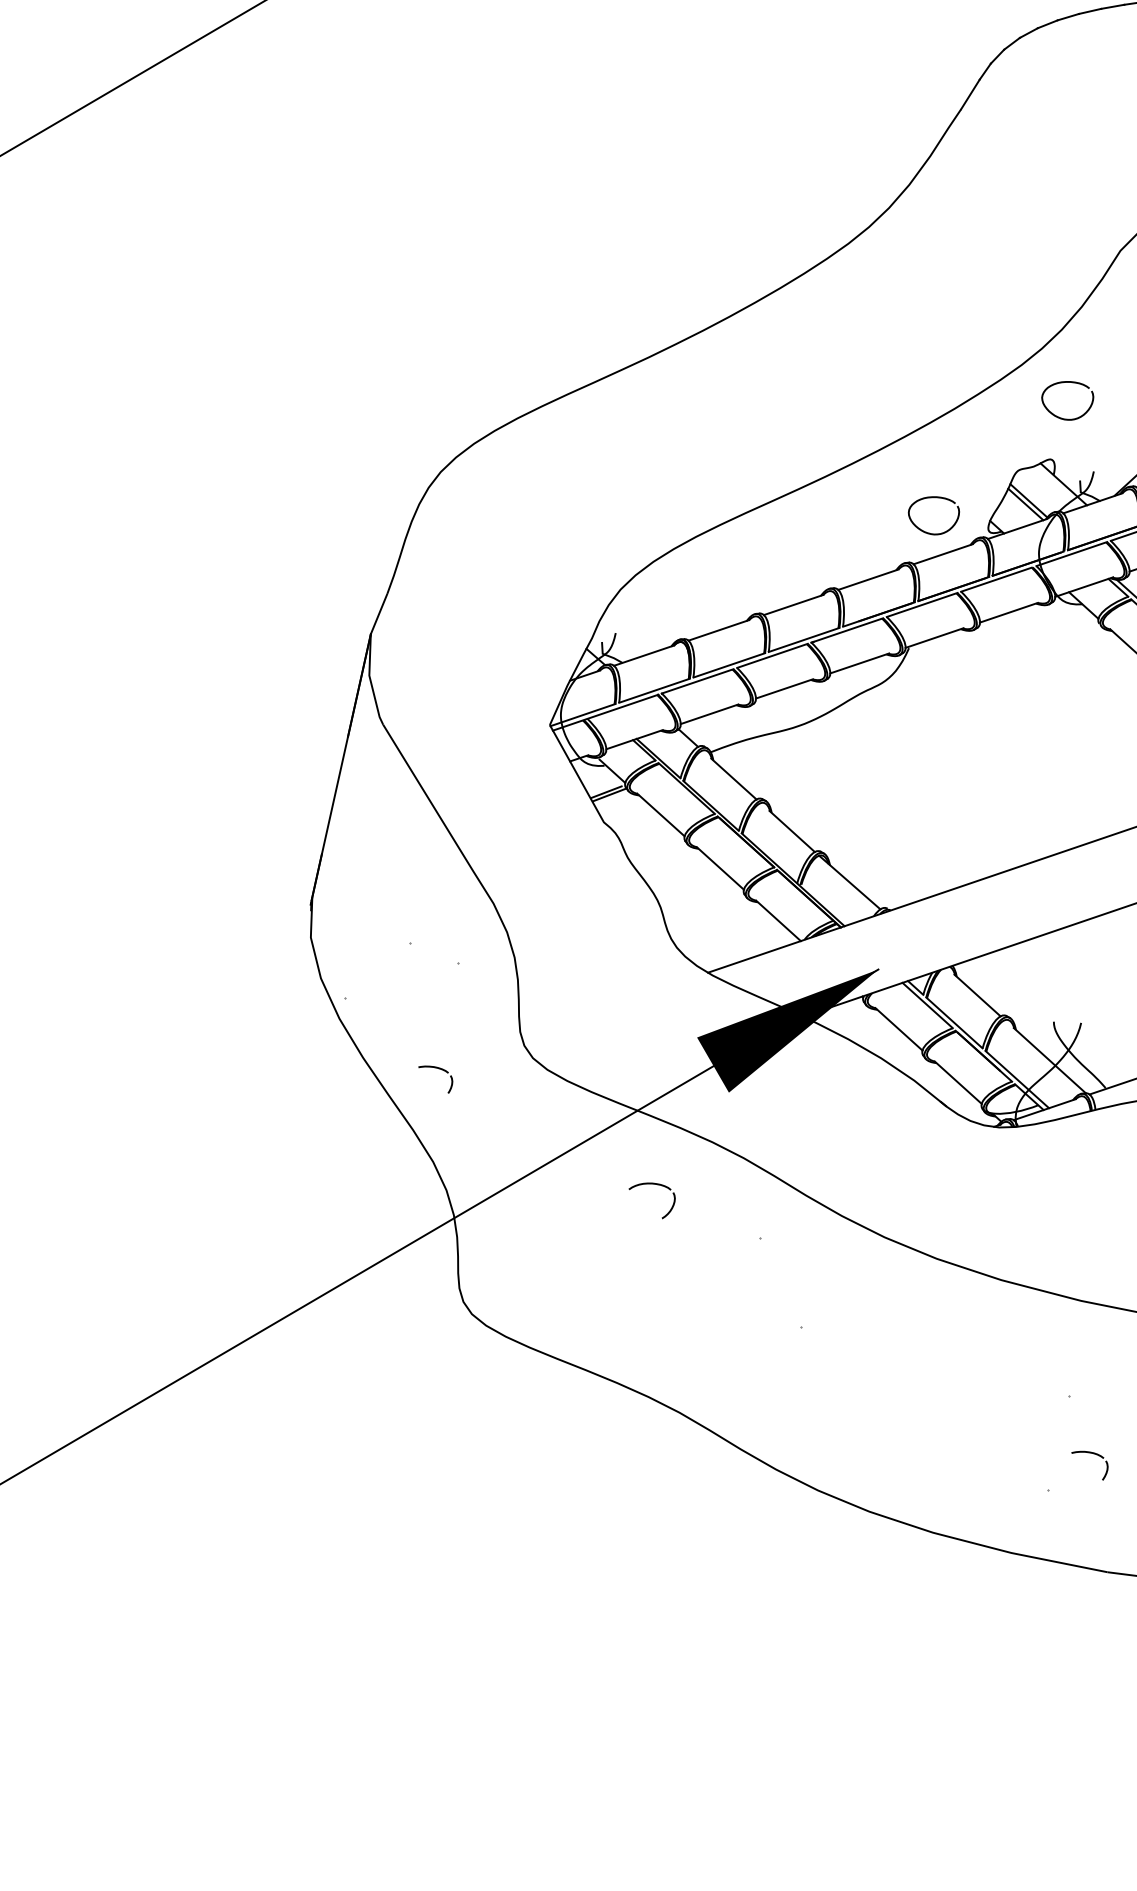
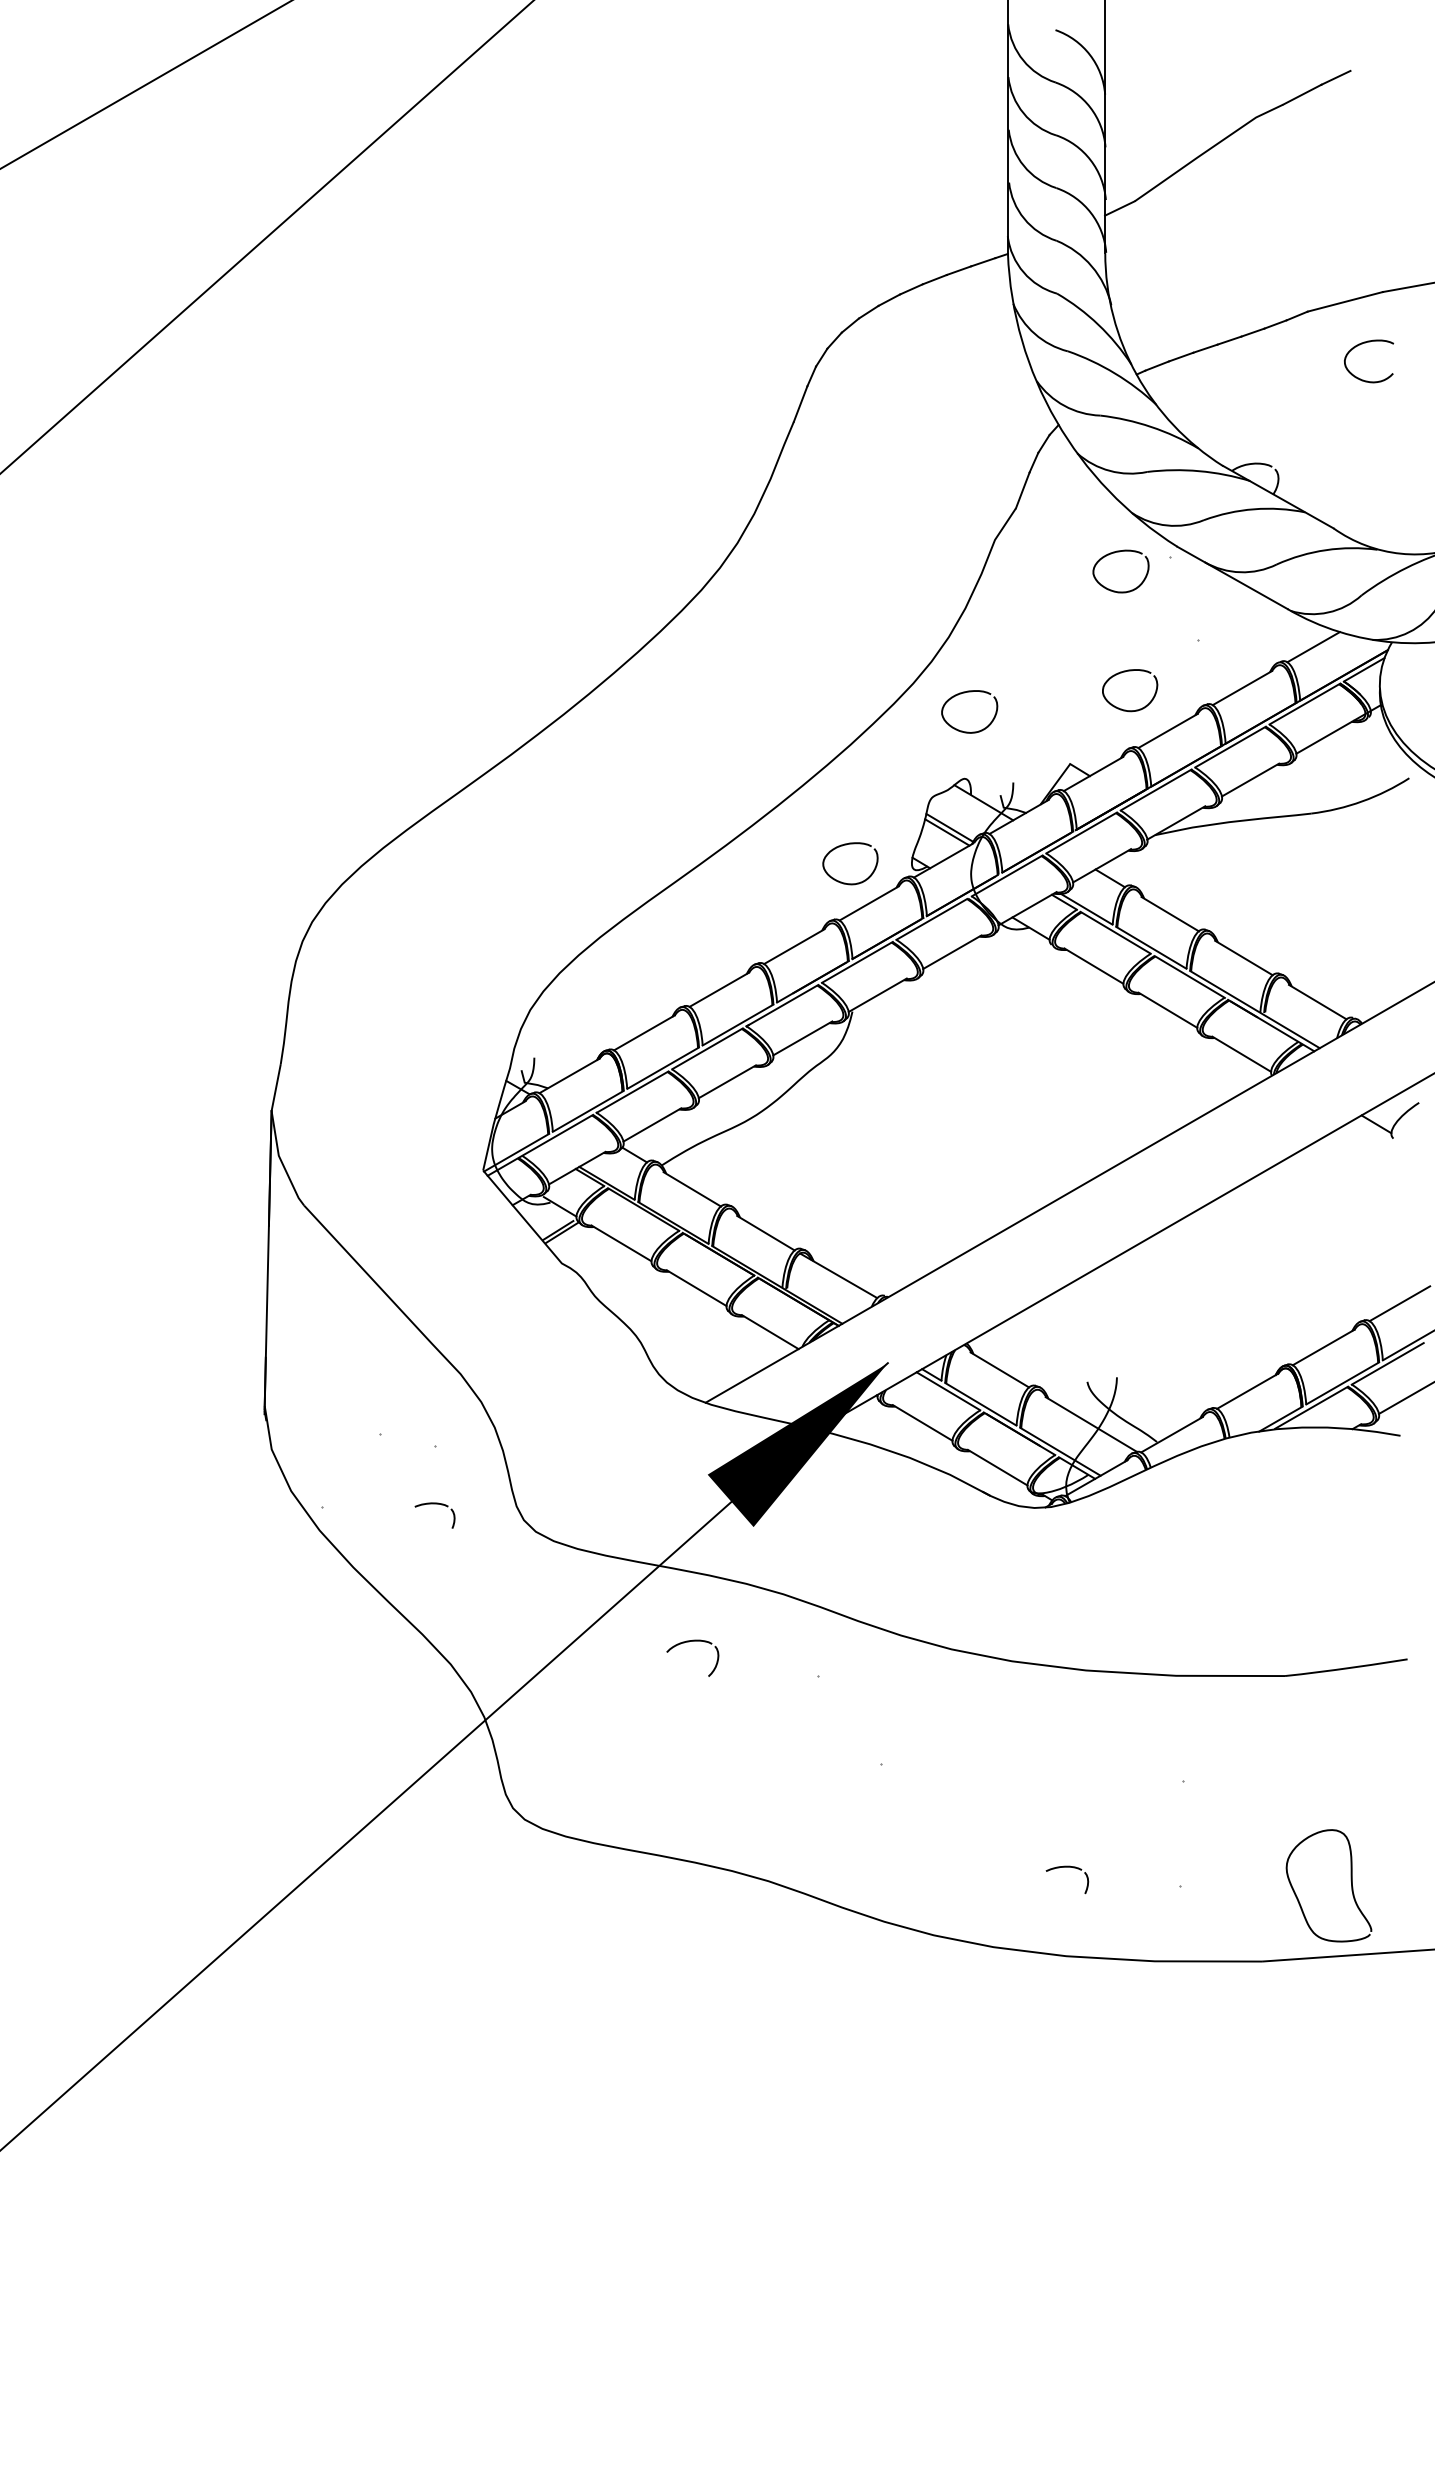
part: (436, 1068) -> (434, 1504), moved
part: (1091, 1453) -> (1067, 1867), moved

